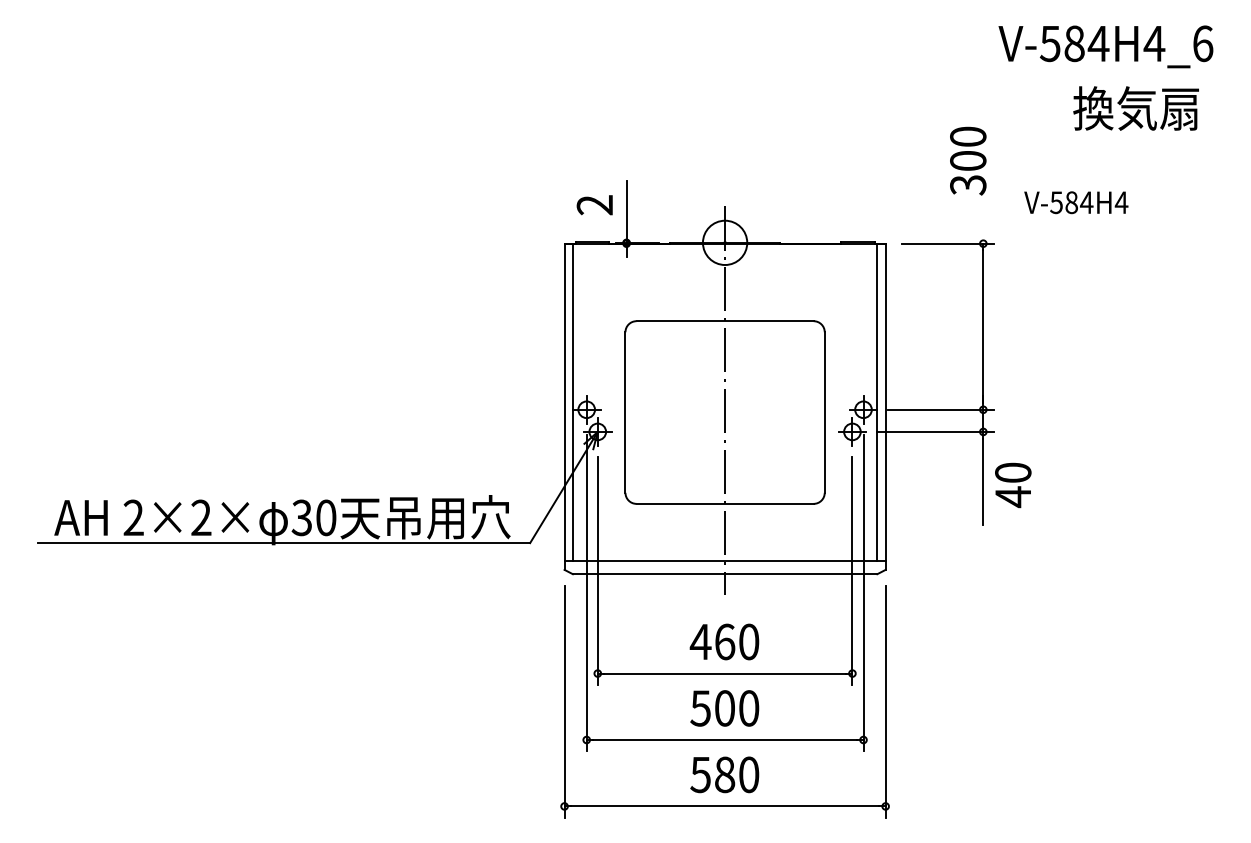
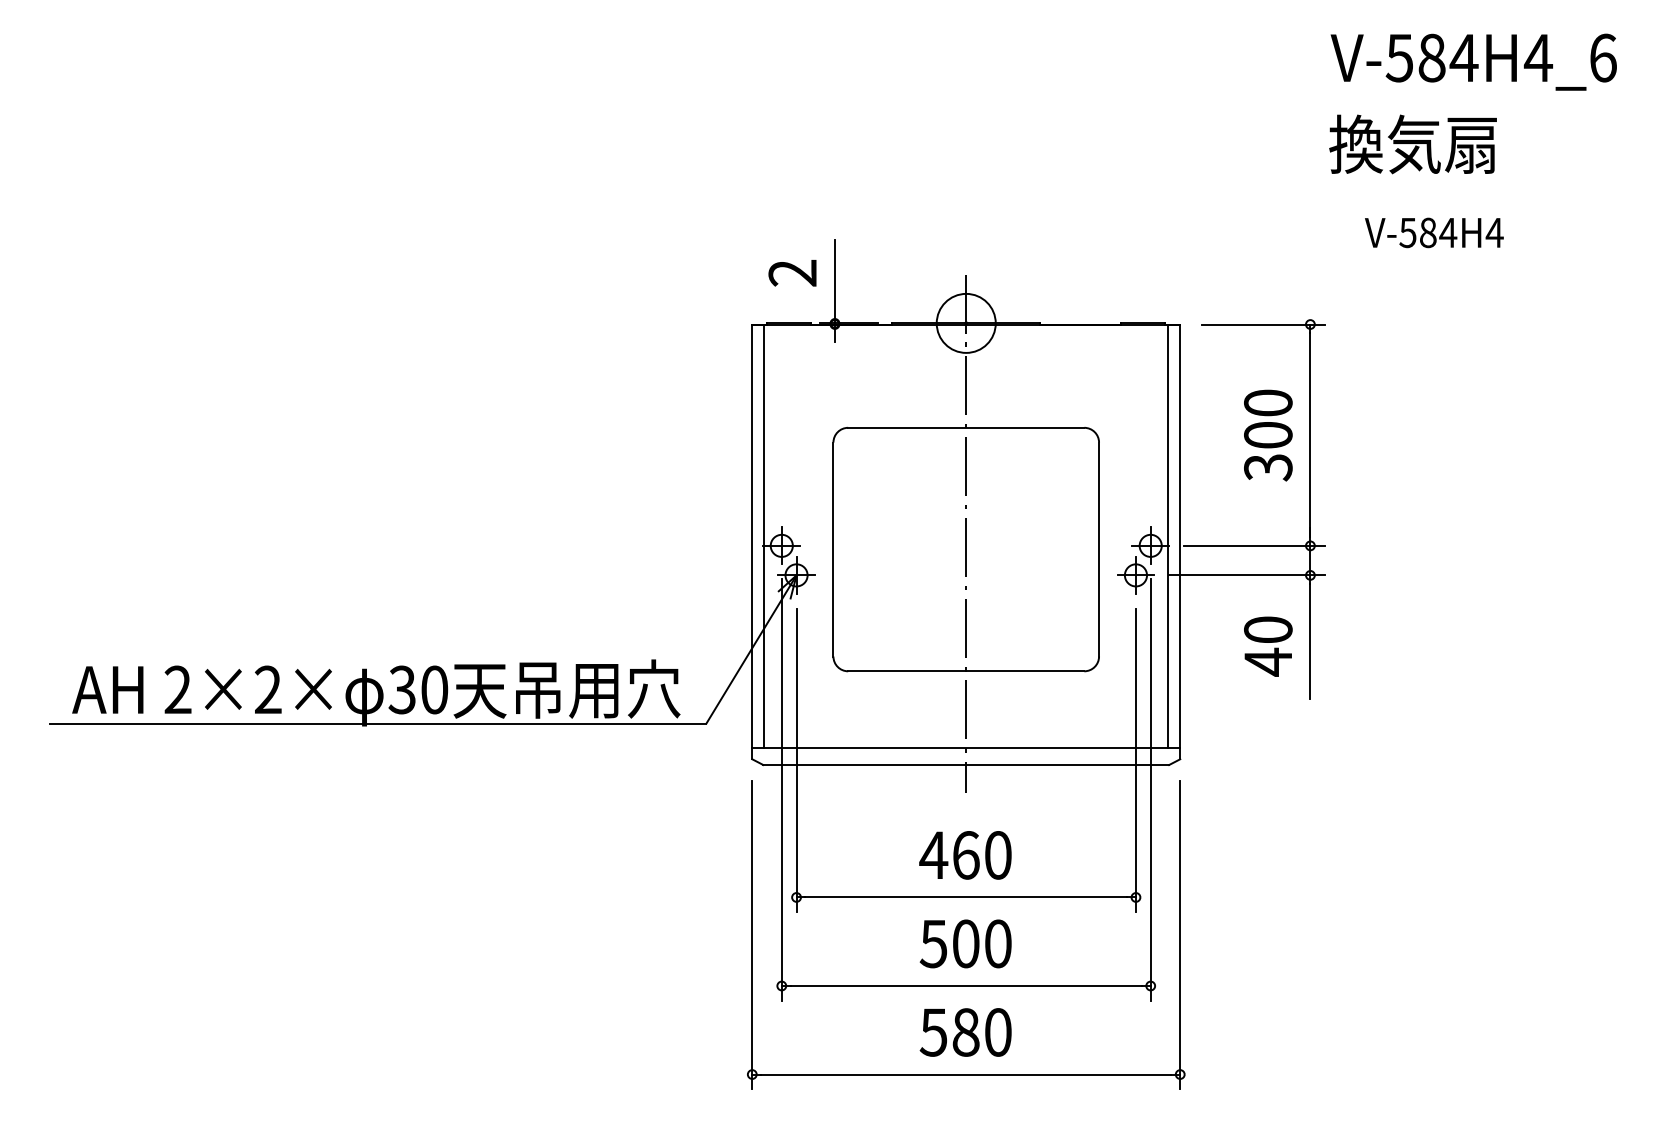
text: (1135, 108) -> (1412, 144), moved
text: (968, 161) -> (1268, 435), moved
text: (1076, 202) -> (1434, 232), moved
text: (1013, 485) -> (1268, 646), moved

